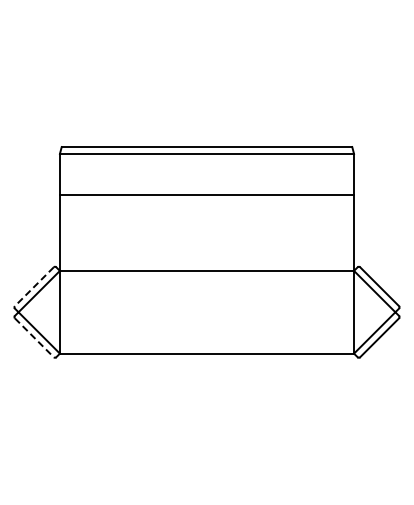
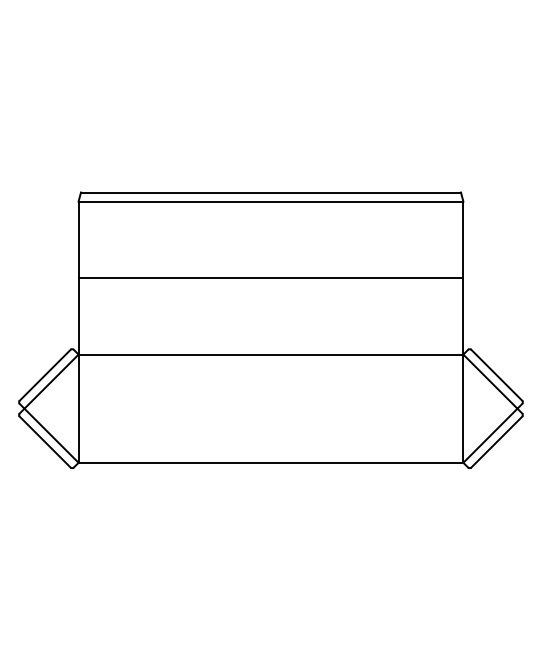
line: (206, 195) -> (270, 278), moved
line: (34, 286) -> (45, 374), dashed -> solid
line: (34, 337) -> (45, 441), dashed -> solid

